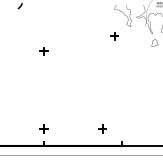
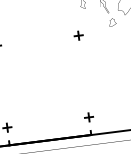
part: (114, 36) -> (78, 35), moved
part: (102, 128) -> (88, 116), moved

